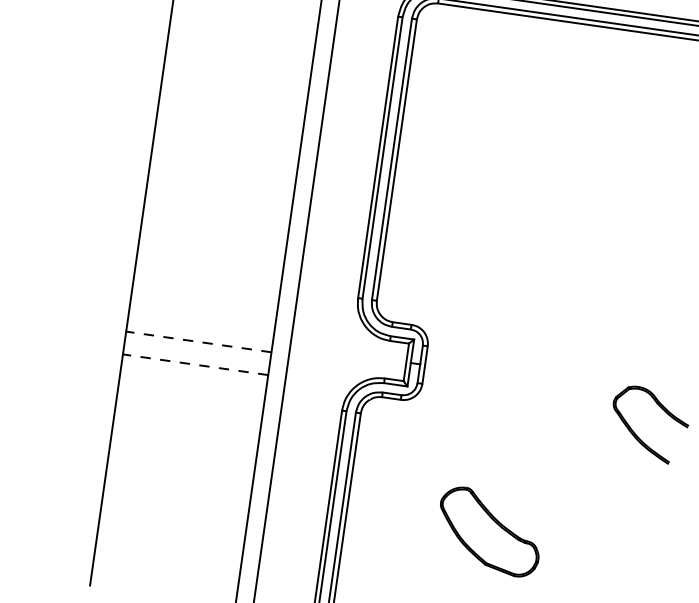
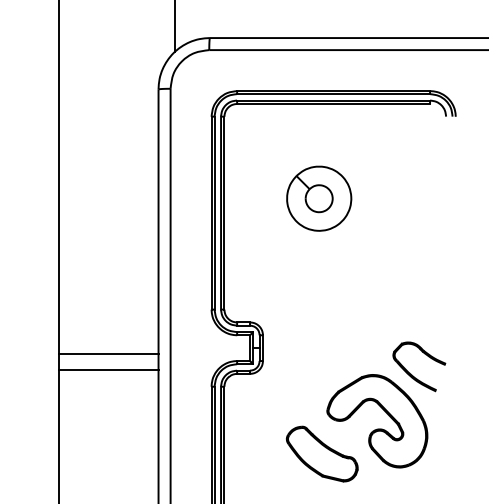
part: (538, 158) -> (319, 198), added
line: (198, 342) -> (108, 354), dashed -> solid
line: (195, 364) -> (108, 369), dashed -> solid
part: (575, 505) -> (377, 428), added

